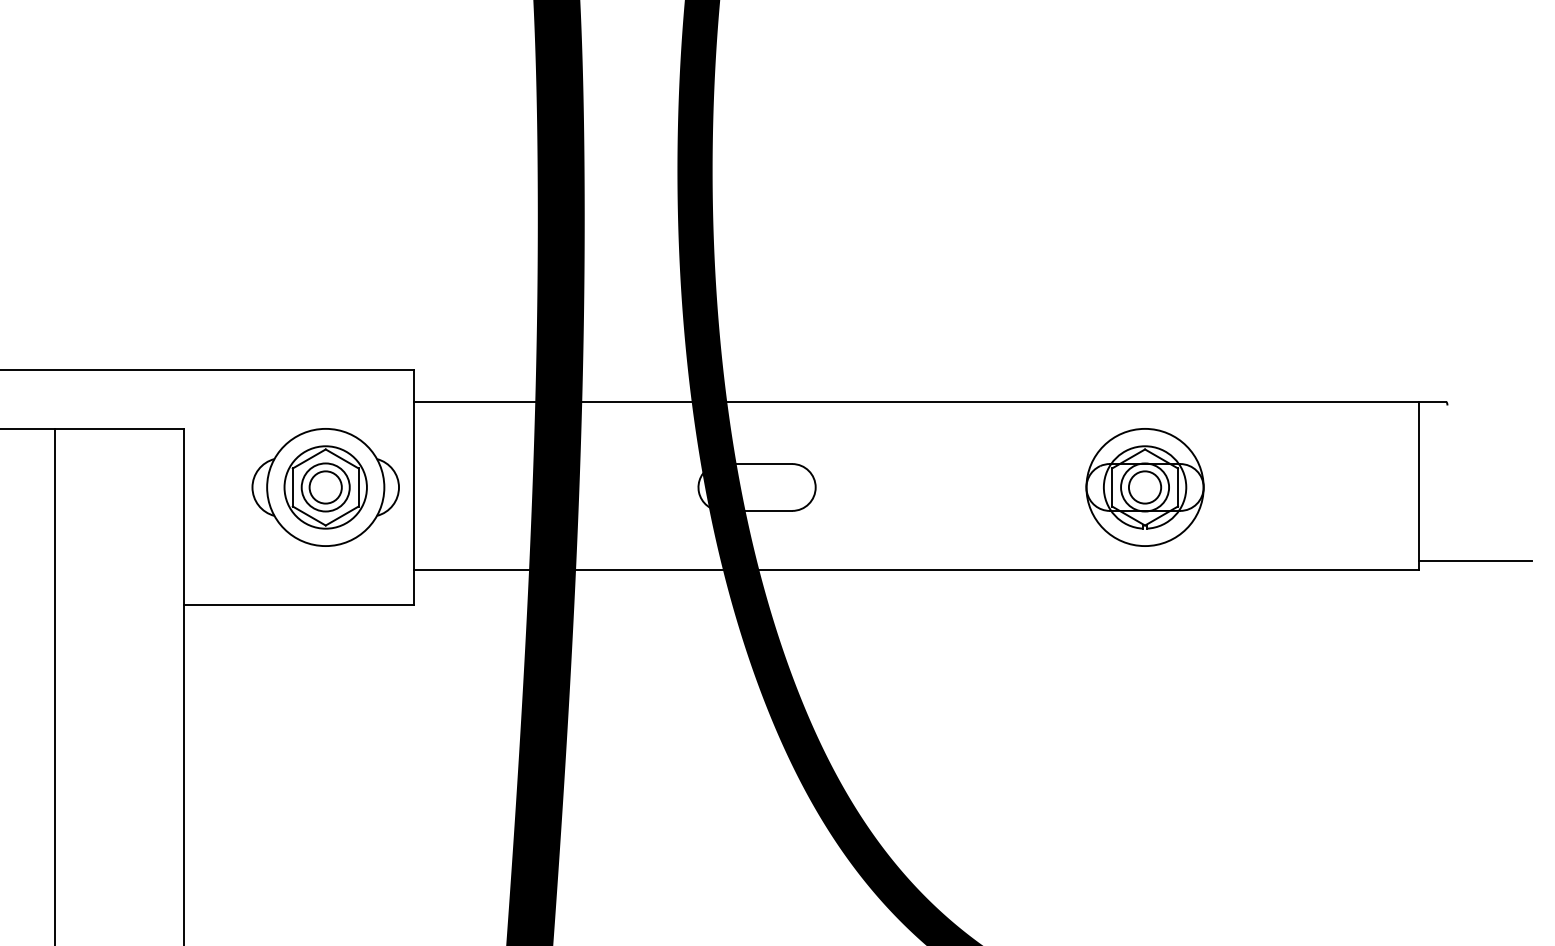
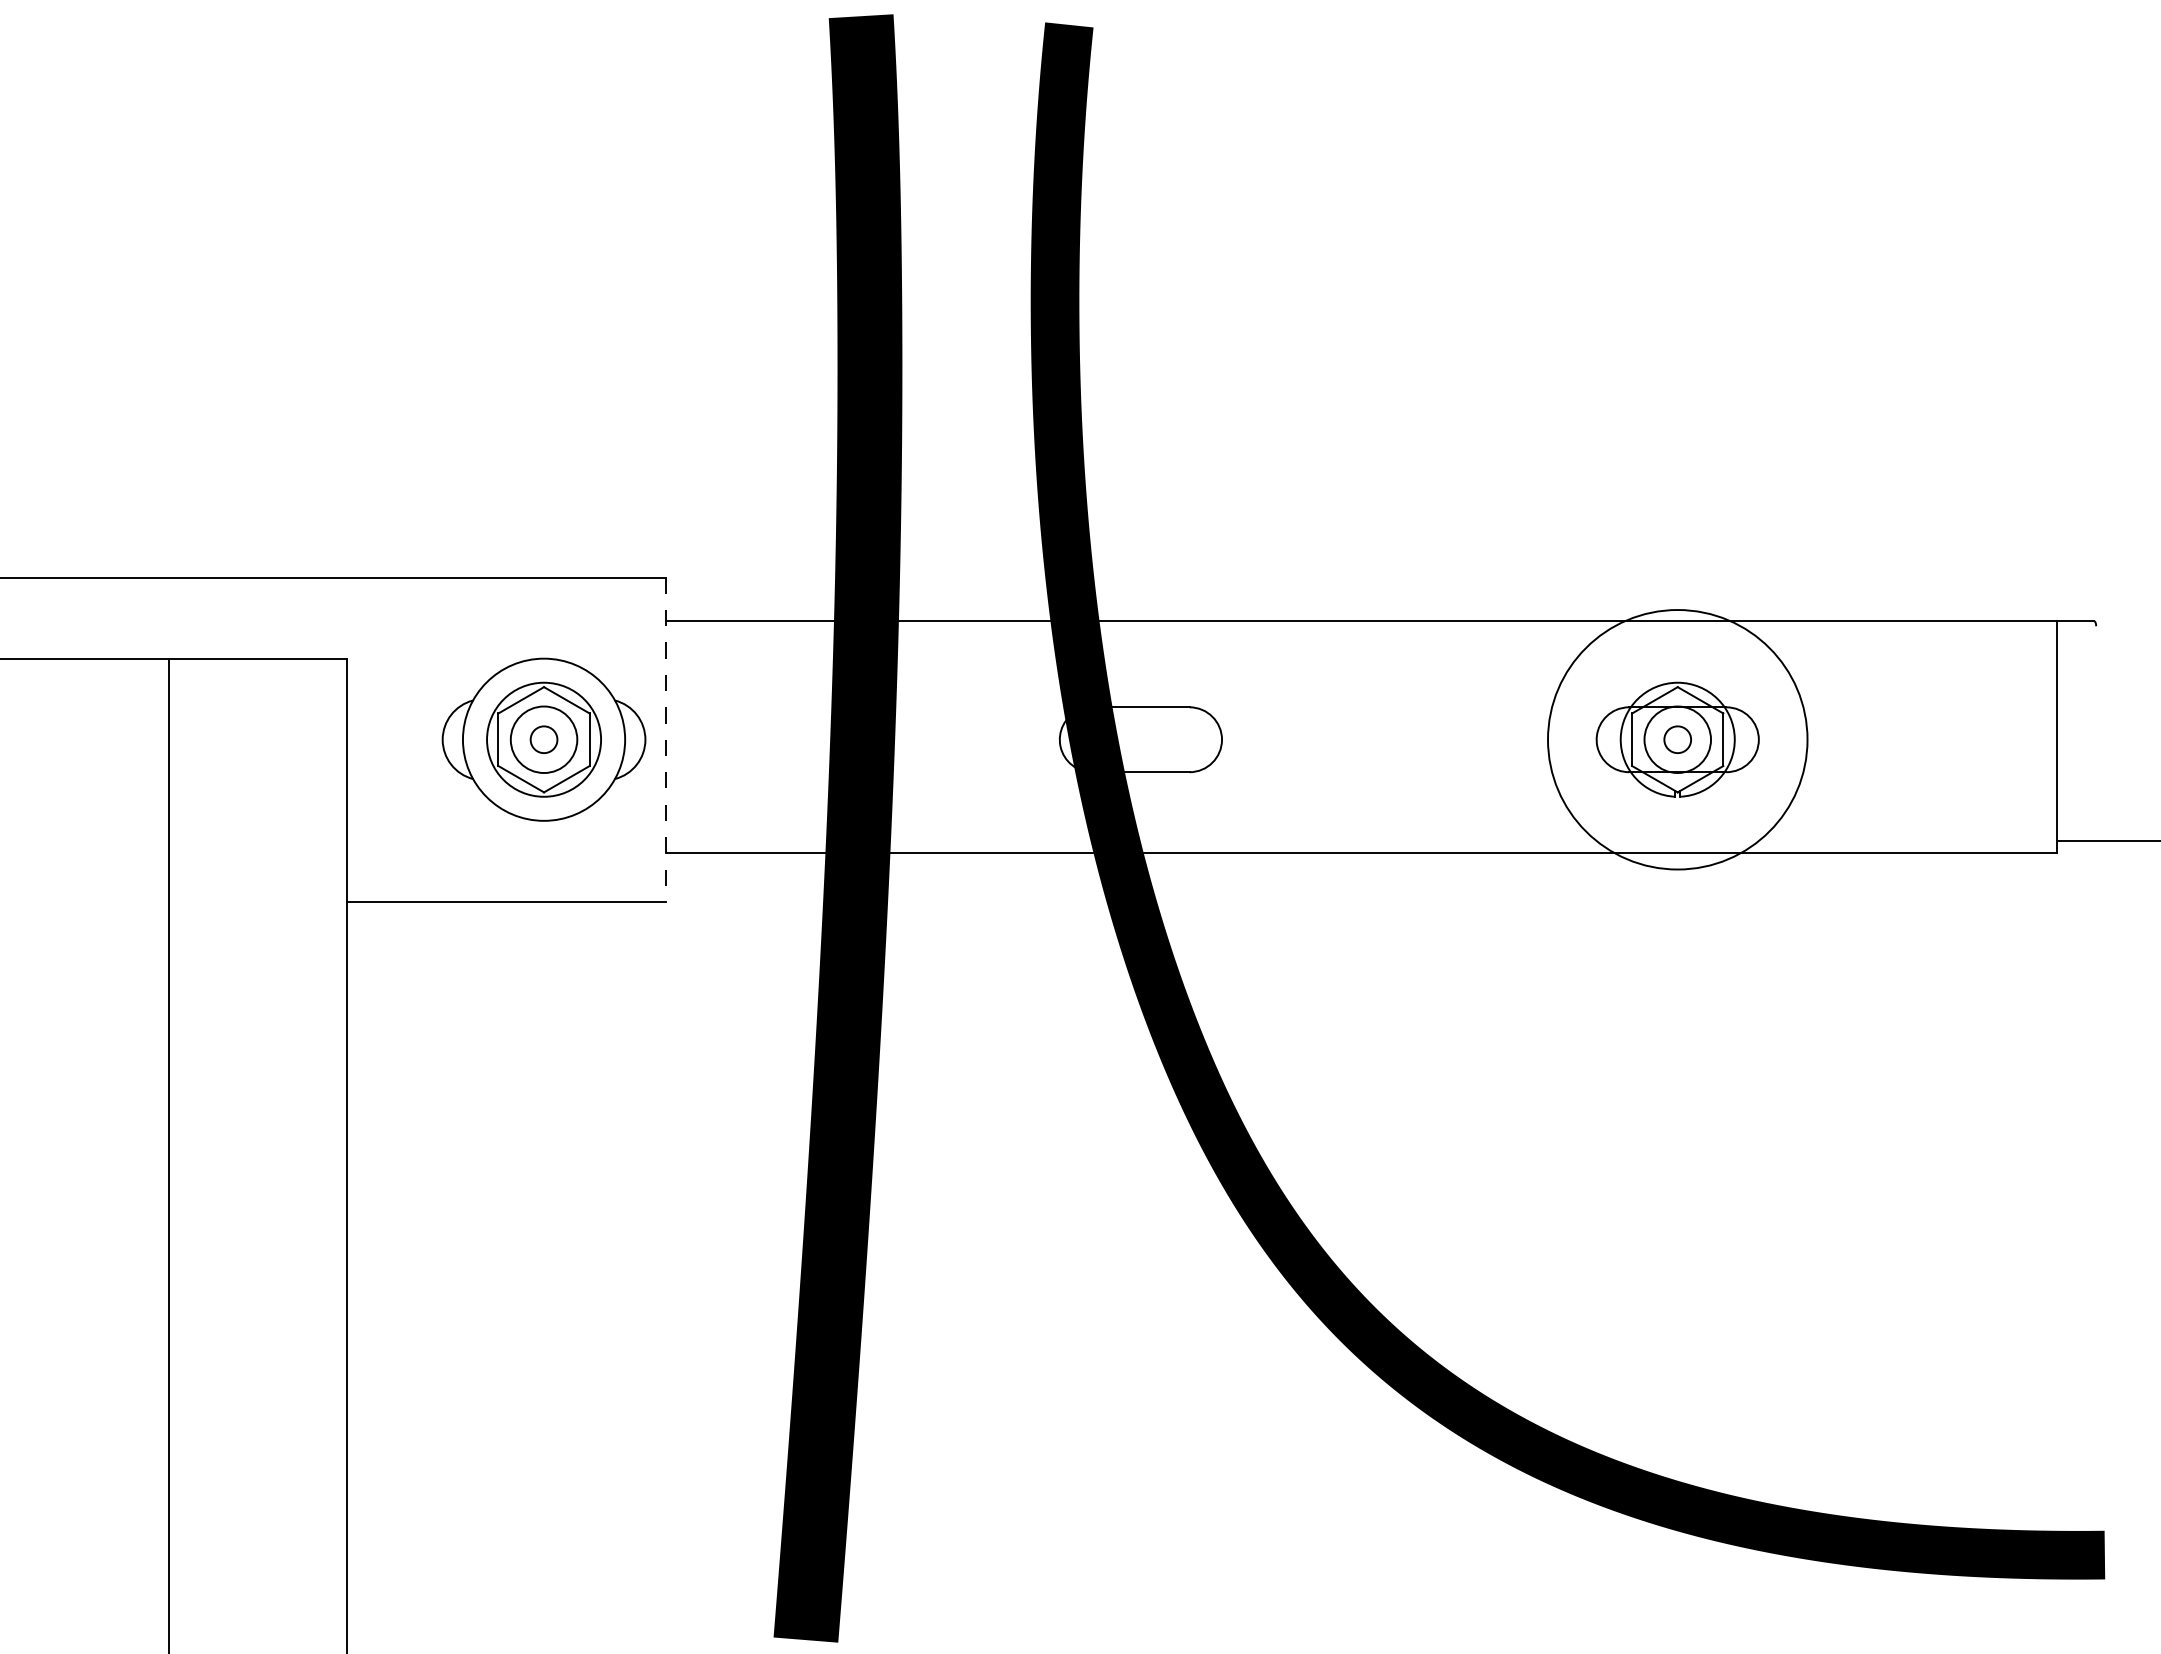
circle: (325, 487) -> (543, 739), size x0.6
circle: (1144, 487) -> (1677, 739), size x0.6
circle: (1144, 487) -> (1677, 739), size x1.6
line: (413, 488) -> (665, 740), solid -> dashed

